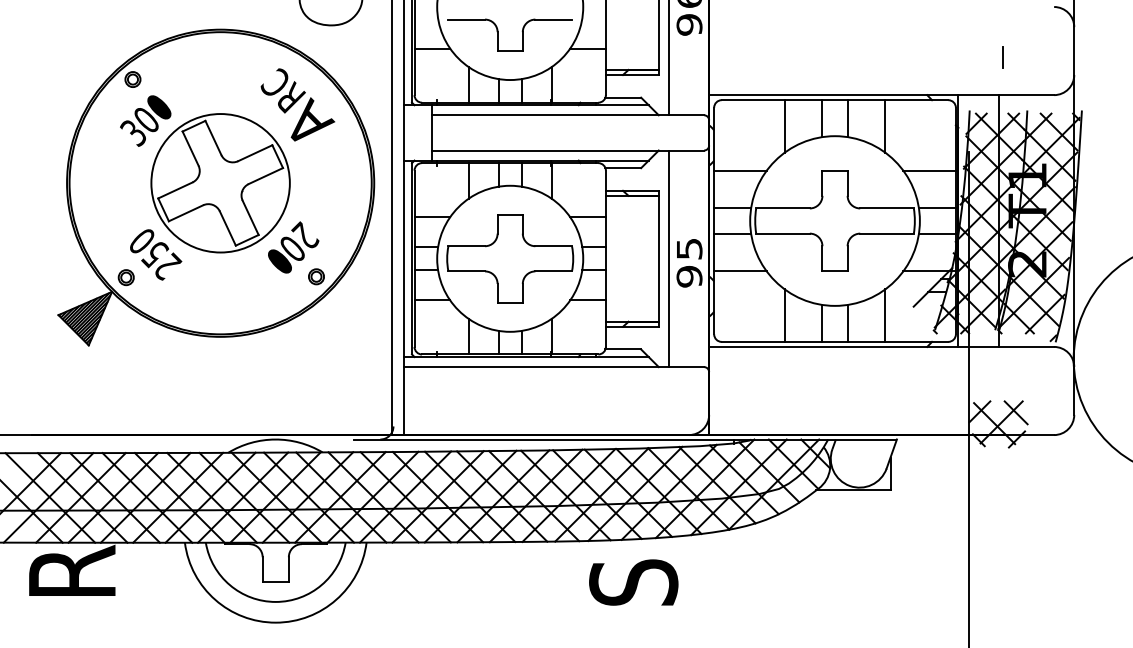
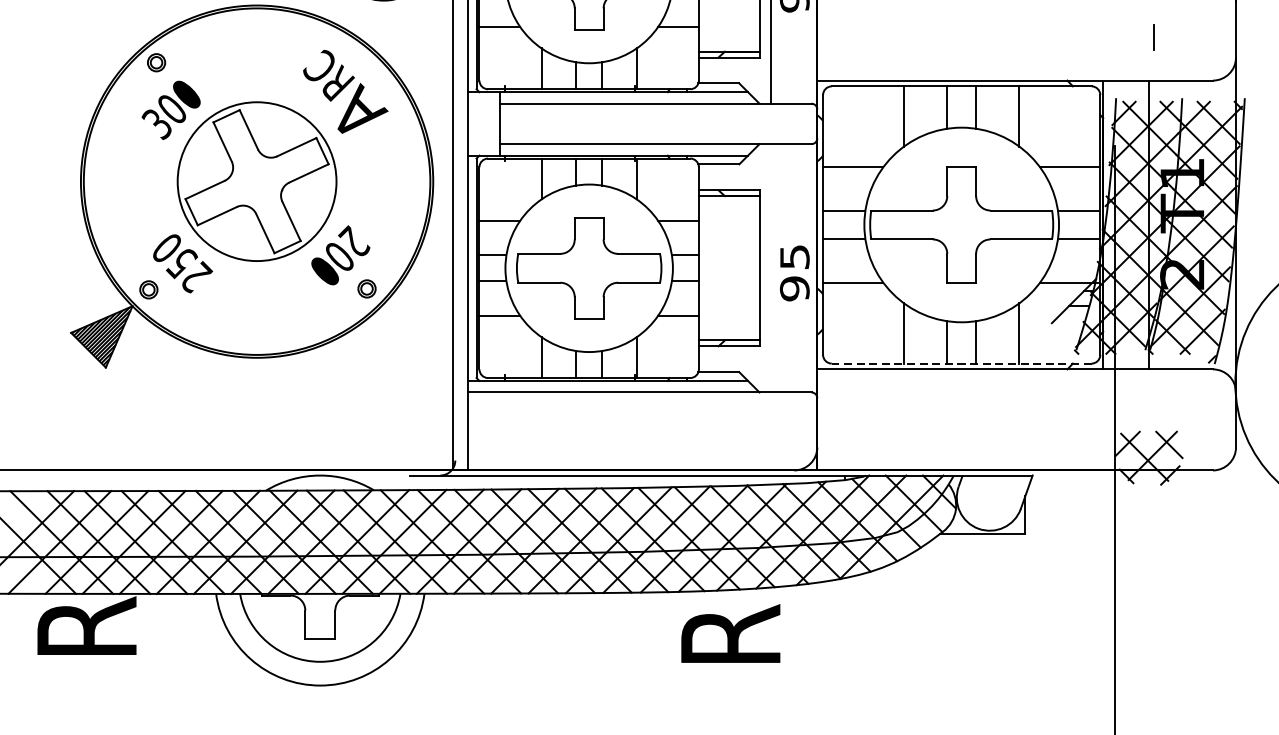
line: (668, 258) -> (770, 267), removed
line: (834, 341) -> (961, 363), solid -> dashed
text: (633, 578) -> (730, 634), S -> R

